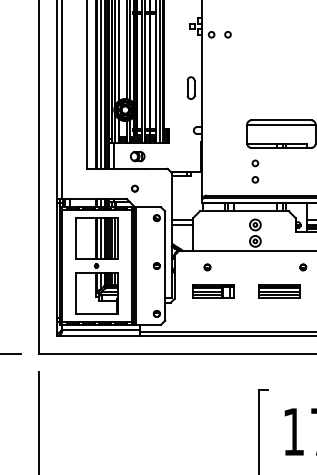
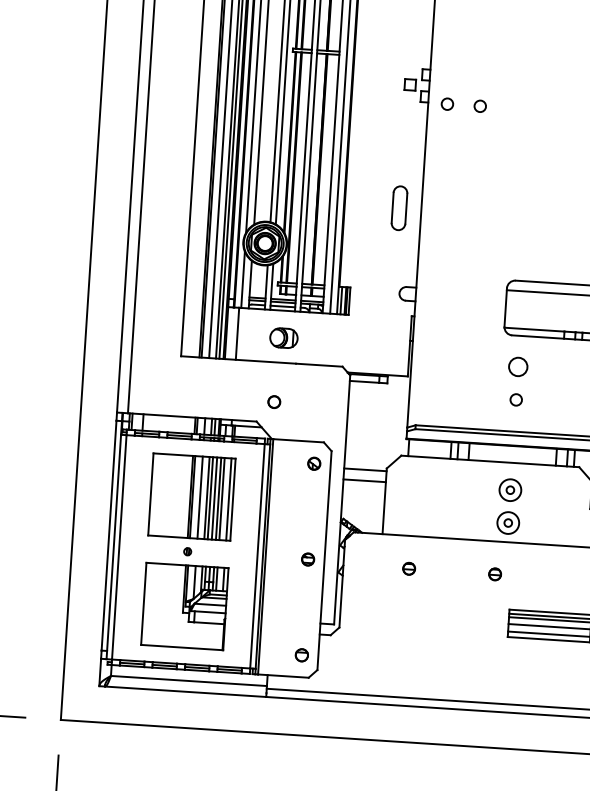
circle: (255, 163) -> (518, 367), size x1.6
part: (250, 267) -> (495, 574), added
part: (213, 291) -> (418, 617), removed

